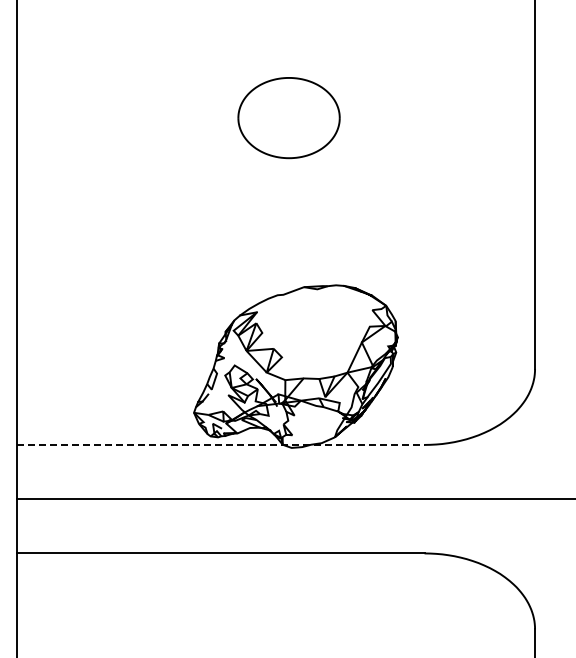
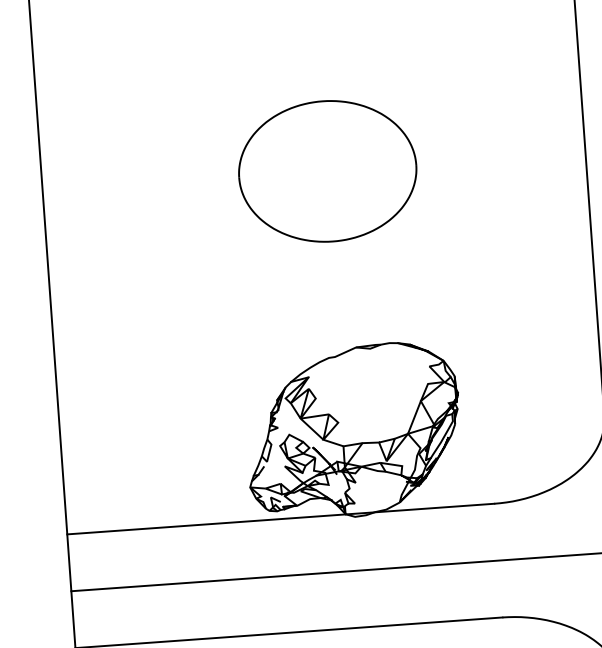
part: (288, 117) -> (327, 170), size x1.67
line: (220, 444) -> (280, 518), dashed -> solid

